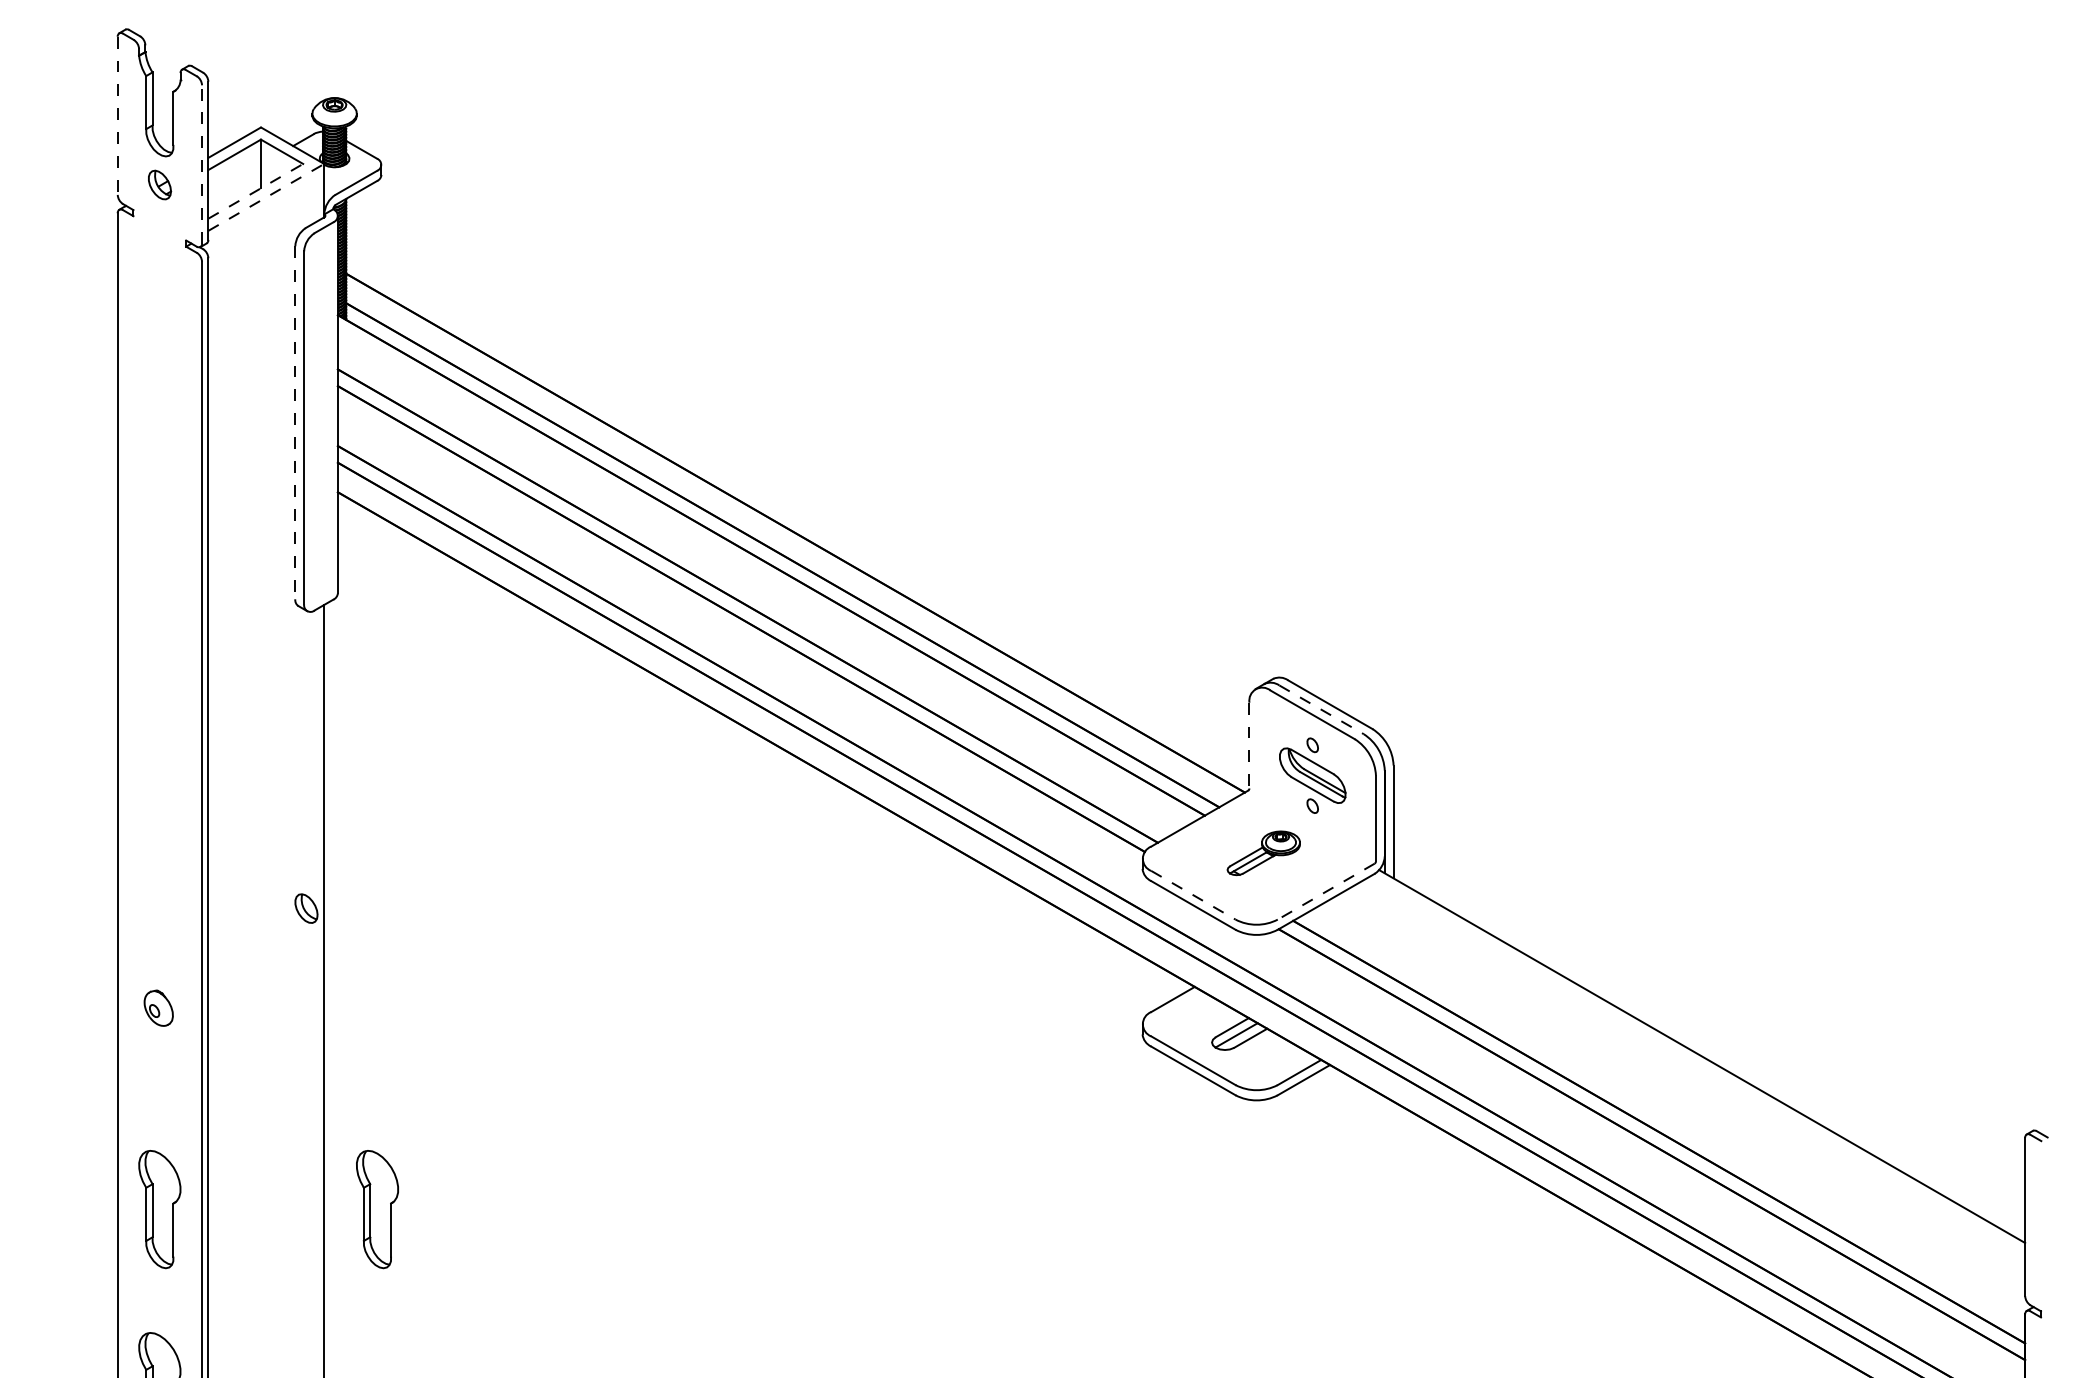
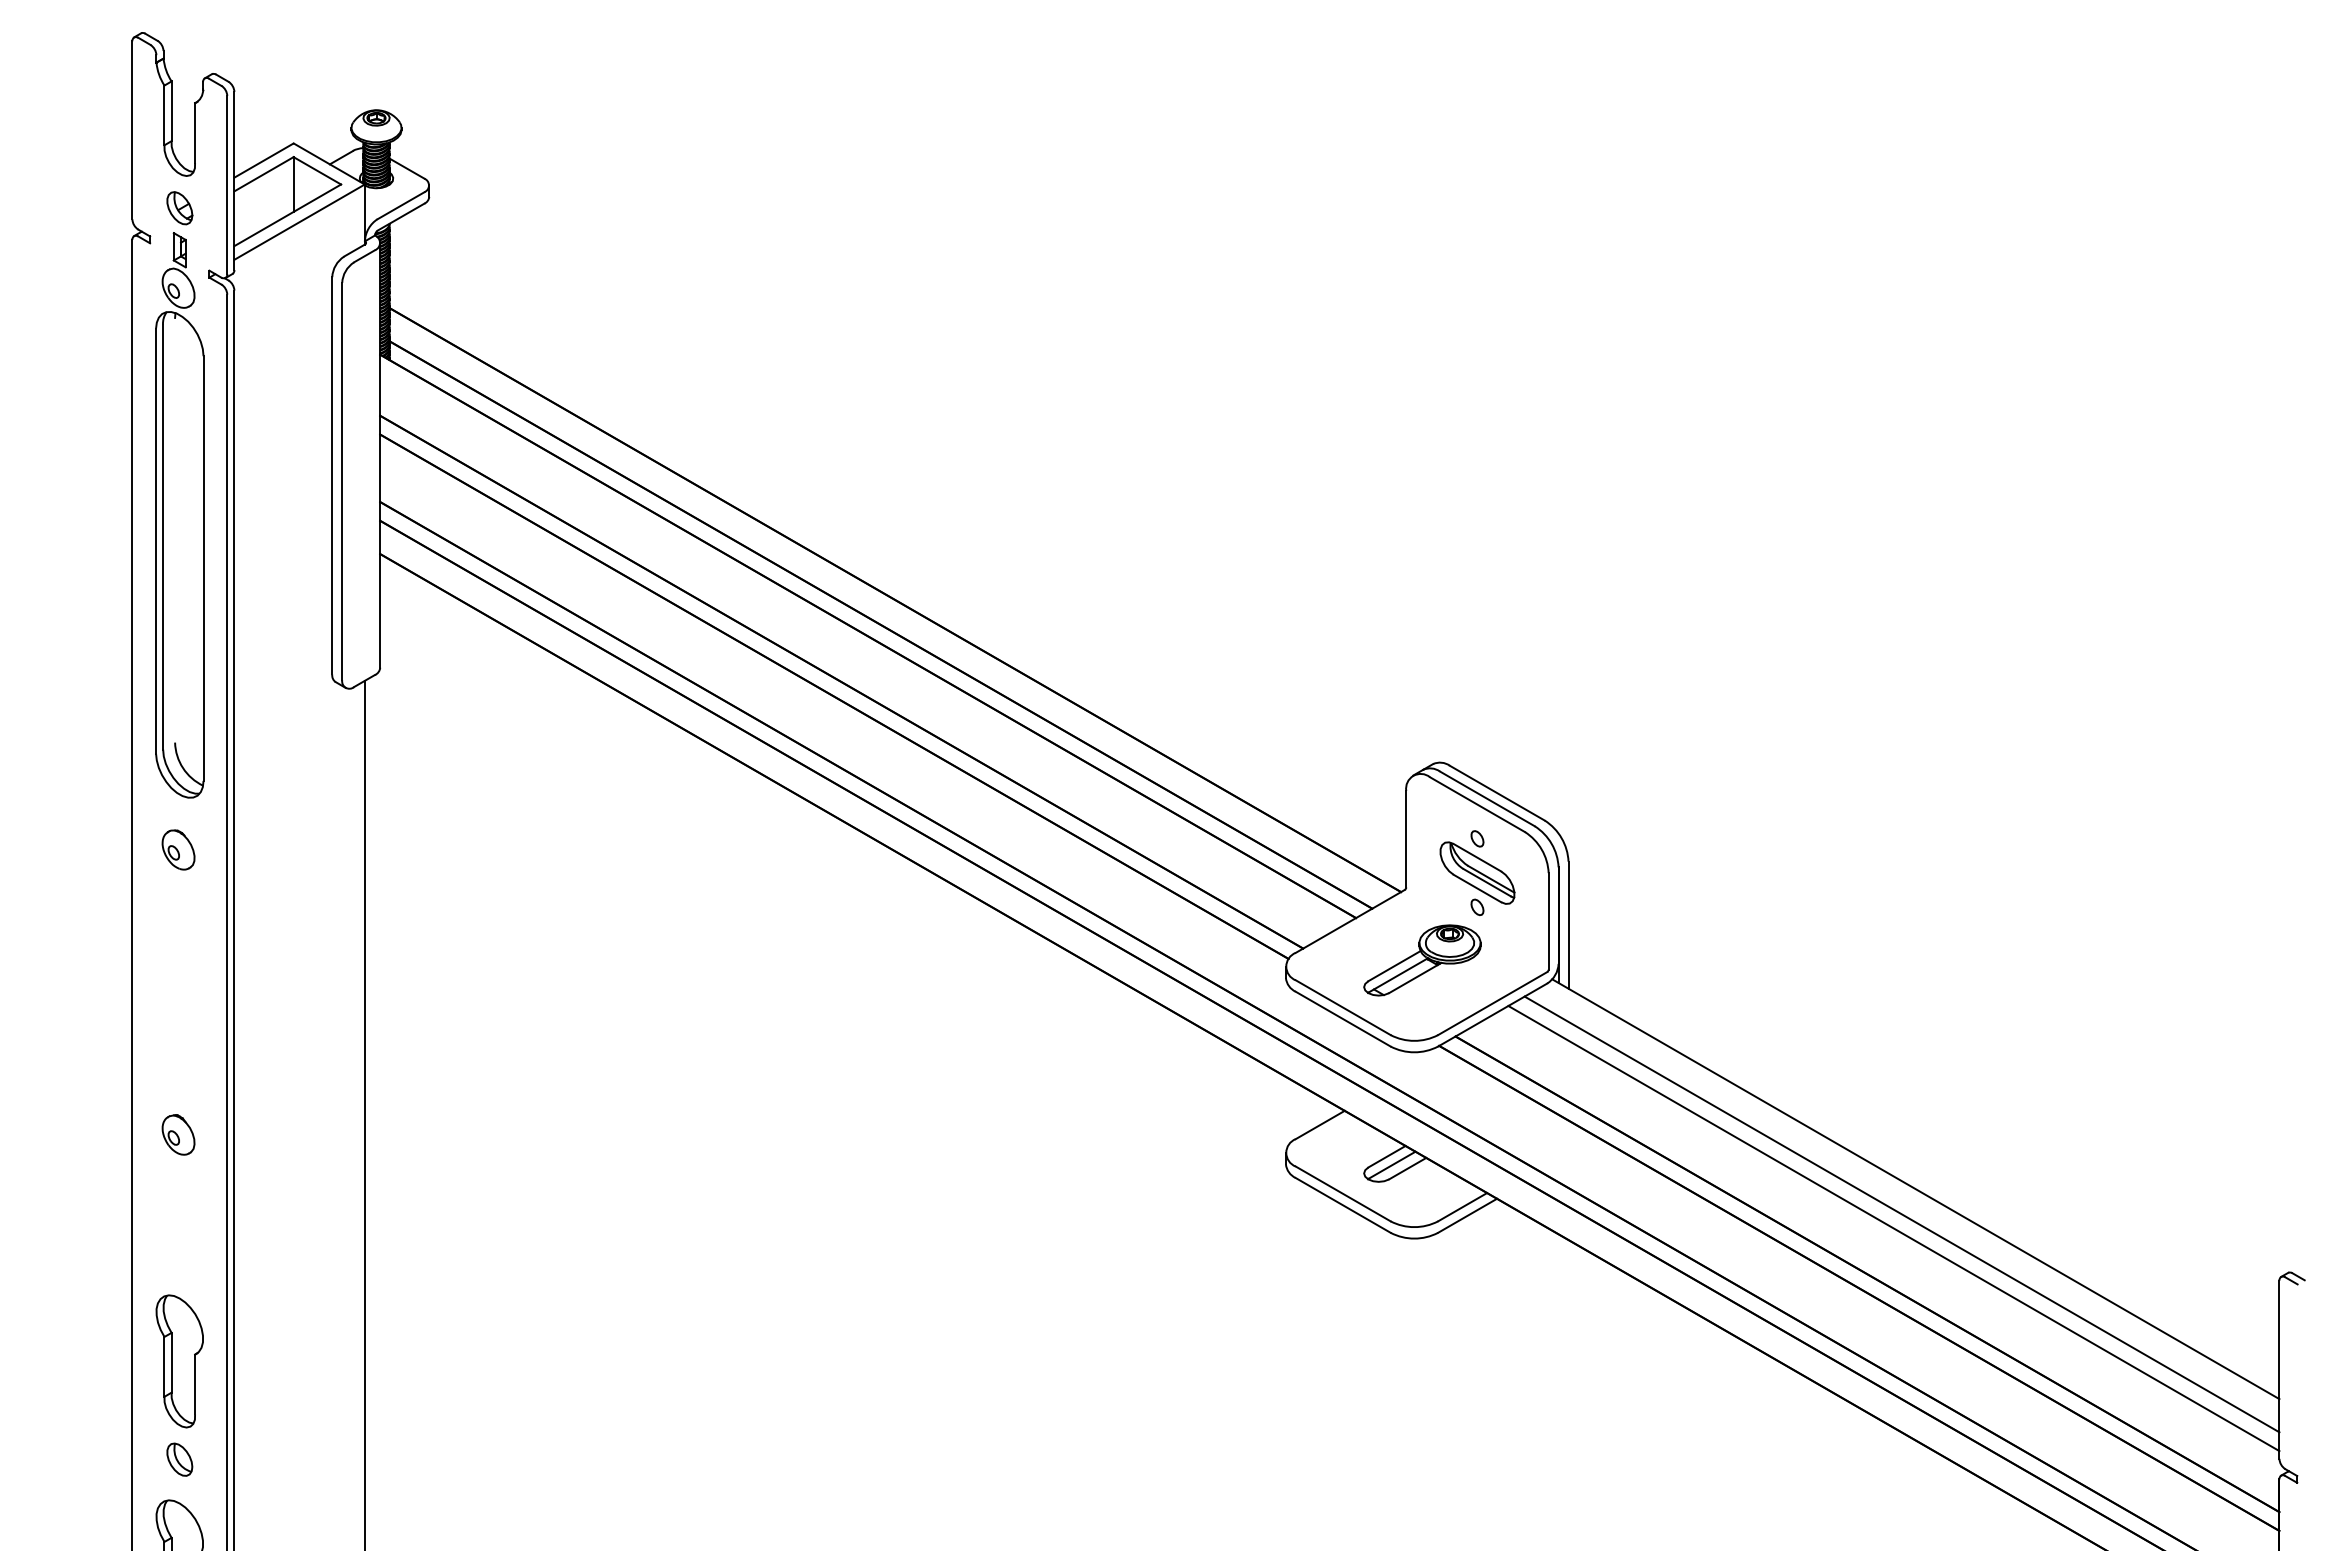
line: (117, 115) -> (132, 130), dashed -> solid
line: (202, 163) -> (227, 184), dashed -> solid
line: (255, 191) -> (287, 215), dashed -> solid
line: (266, 197) -> (299, 222), dashed -> solid
line: (295, 422) -> (332, 475), dashed -> solid
part: (159, 458) -> (179, 515), added
line: (1321, 709) -> (1487, 798), dashed -> solid
line: (1249, 745) -> (1406, 839), dashed -> solid
part: (158, 754) -> (178, 849), added
part: (1263, 853) -> (1422, 960), size x1.43
line: (1326, 891) -> (1492, 1003), dashed -> solid
line: (1193, 895) -> (1343, 1007), dashed -> solid
part: (306, 908) -> (179, 1459), moved
line: (1689, 1079) -> (1901, 1214), added
line: (1682, 1091) -> (1893, 1228), added
part: (377, 1209) -> (424, 1361), removed

